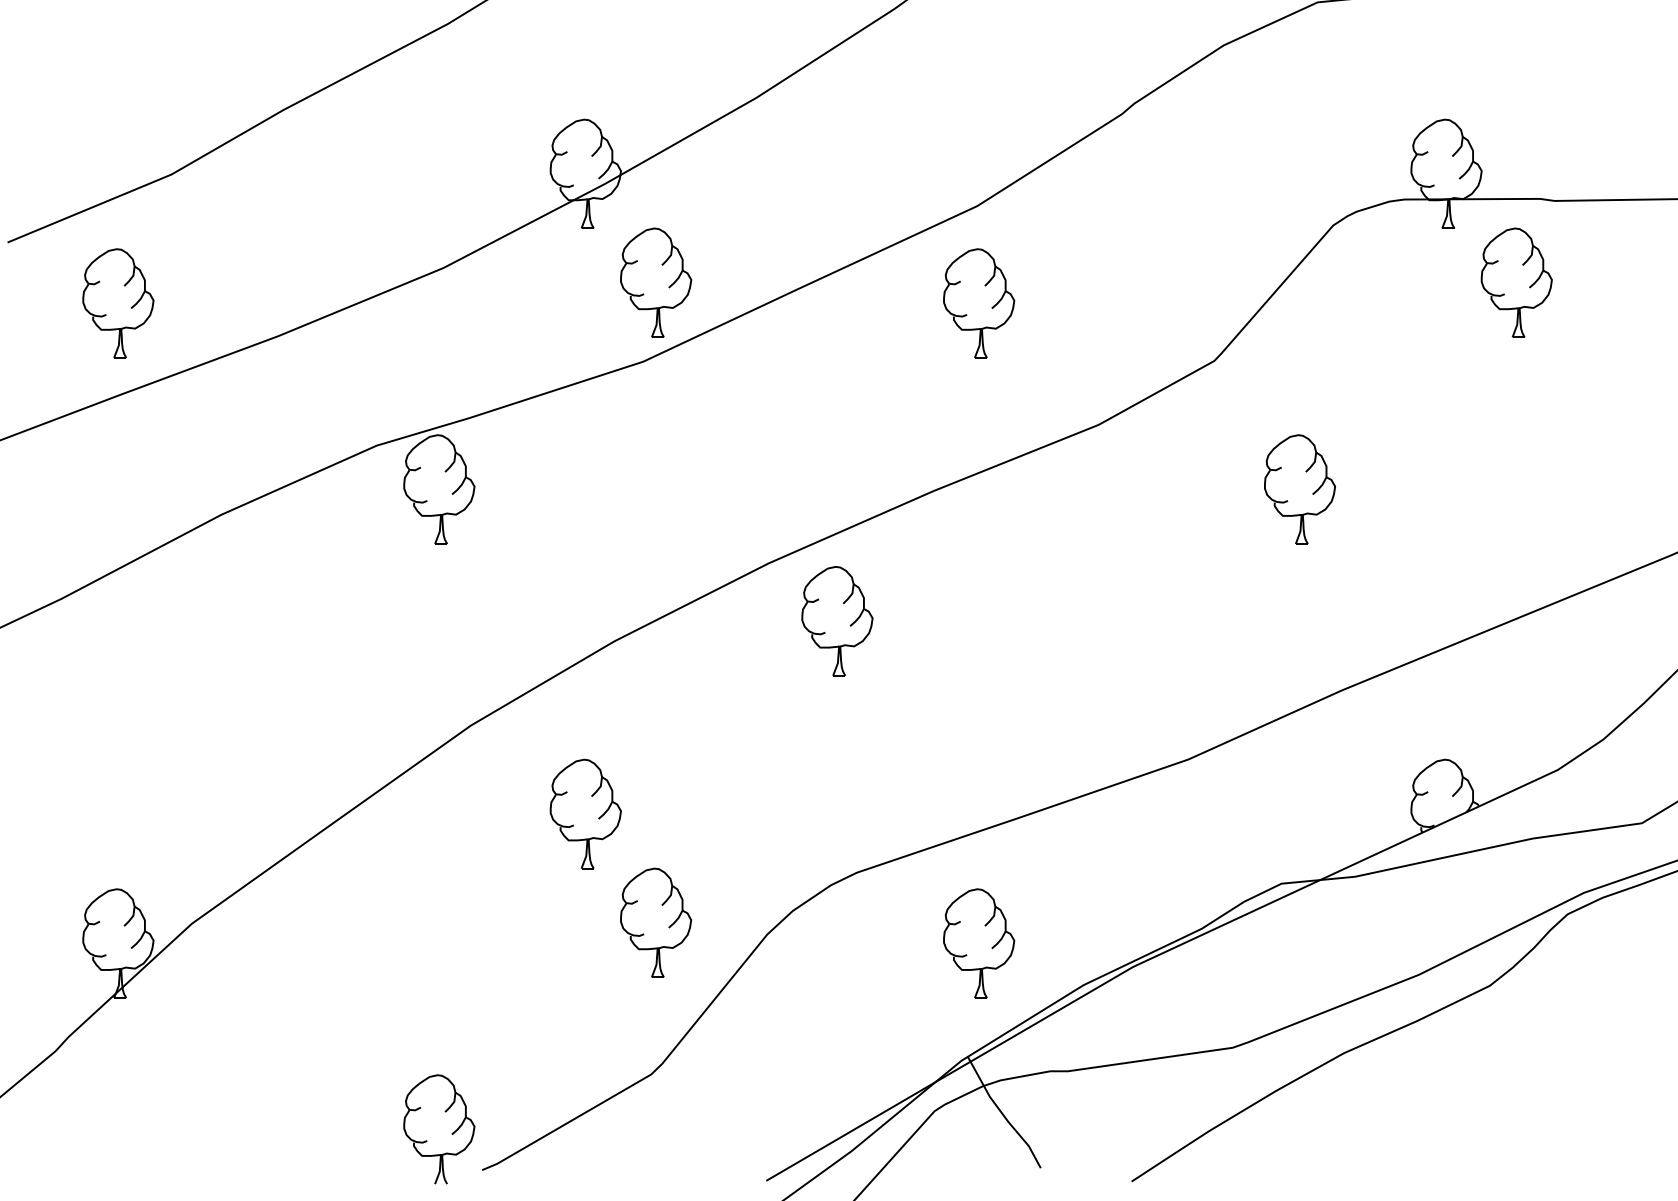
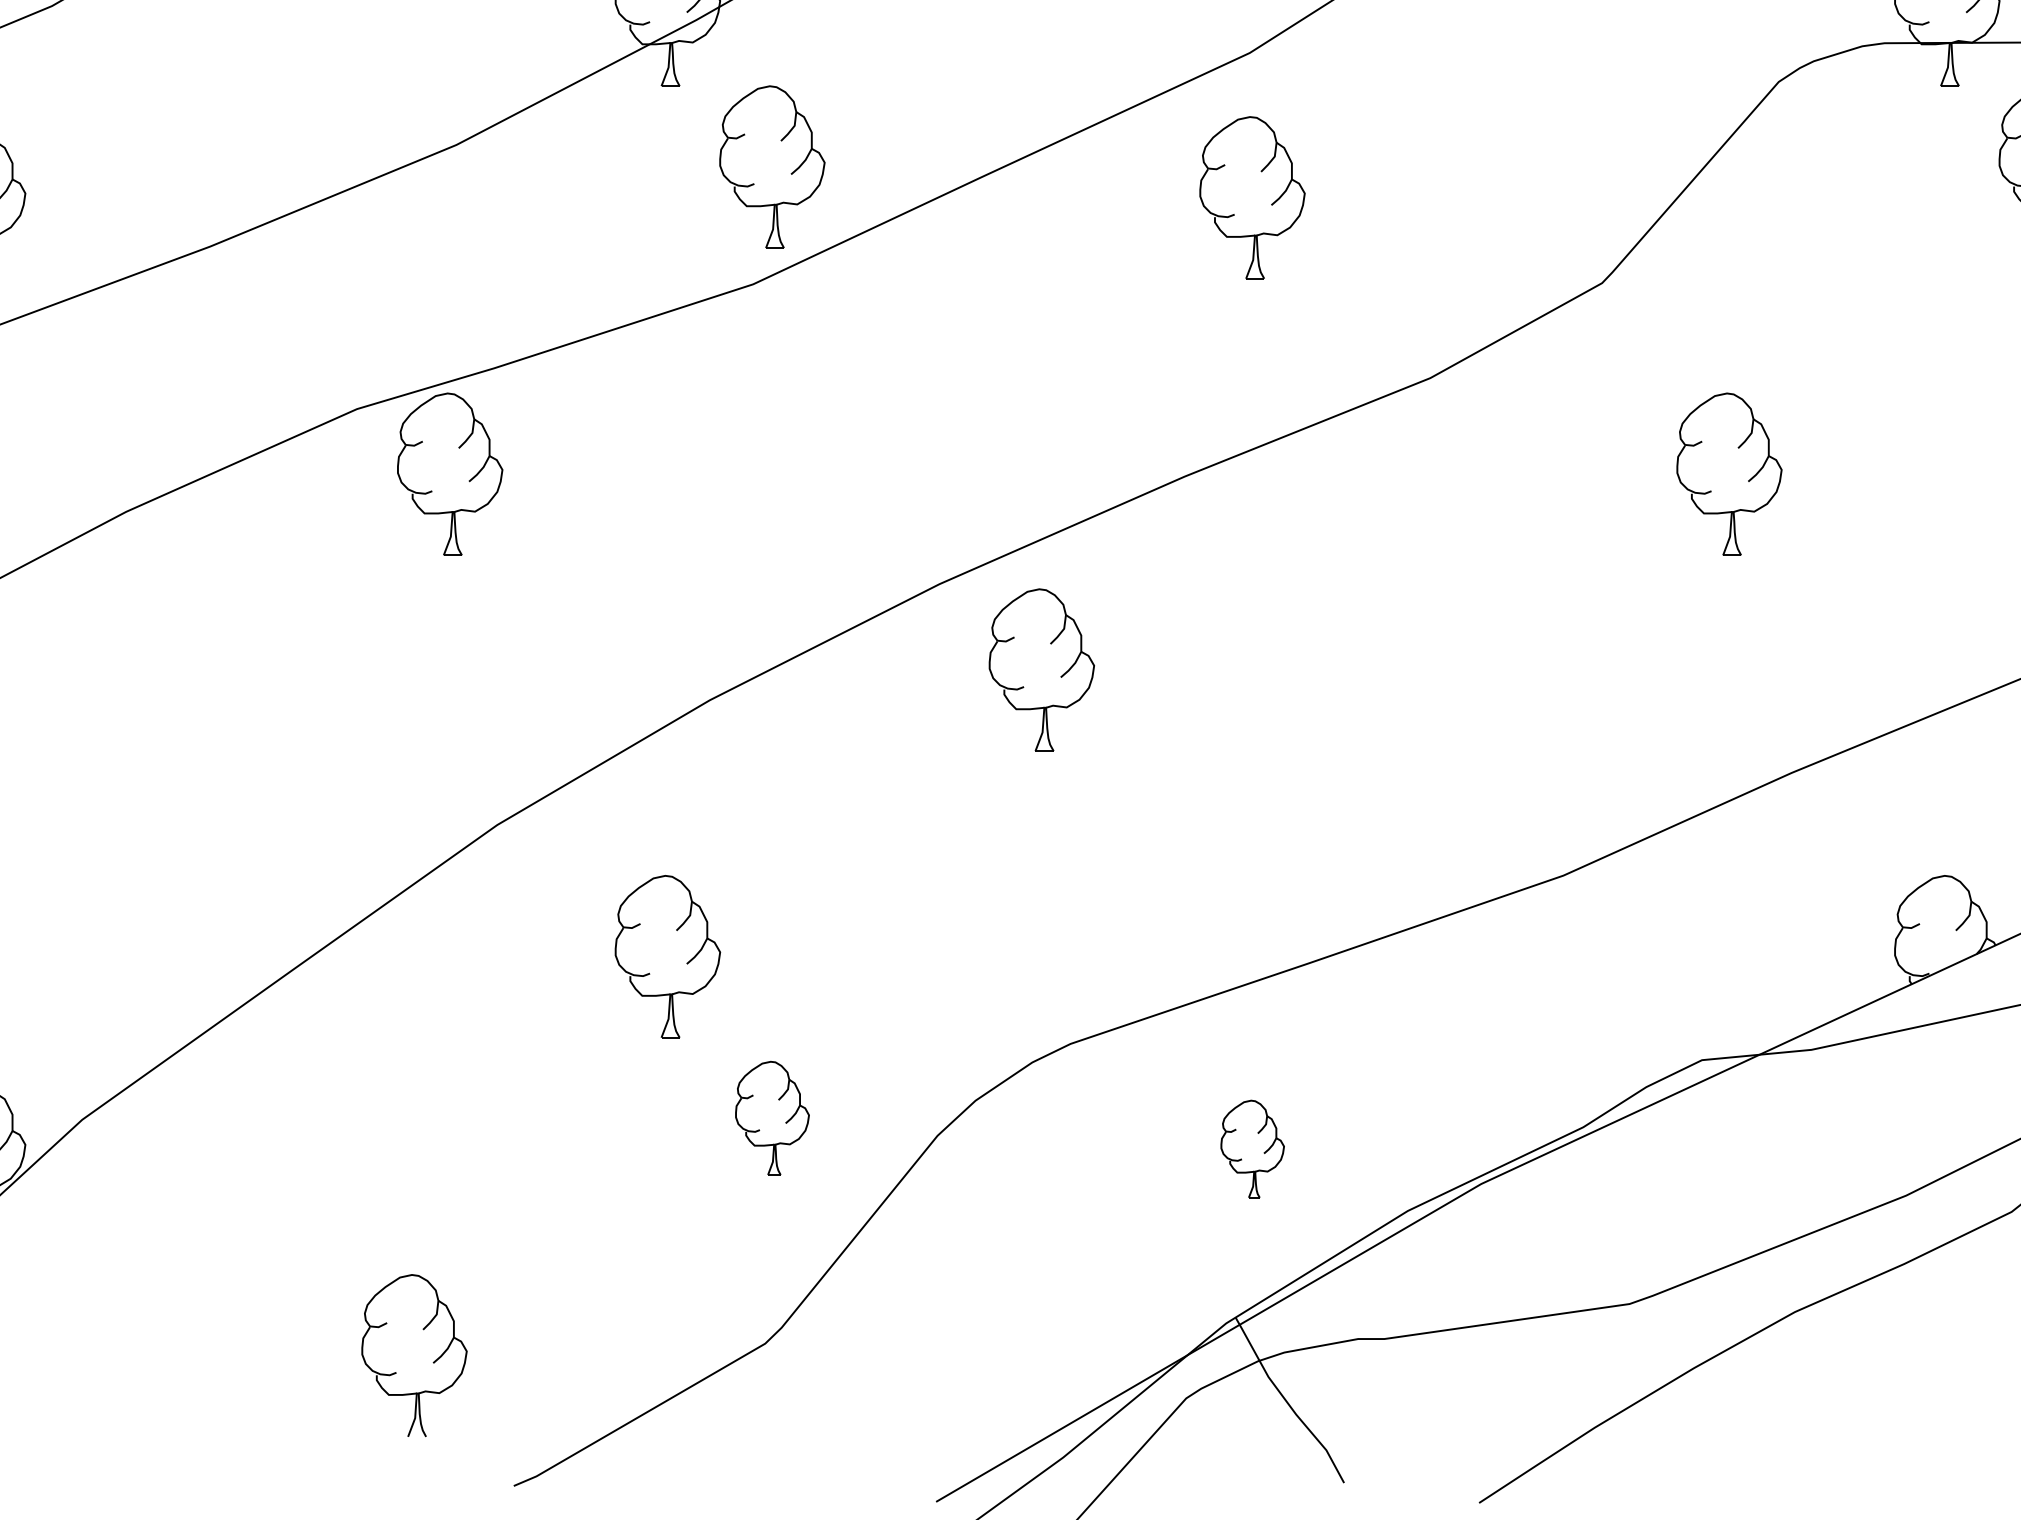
part: (656, 922) -> (772, 1117), size x0.7
part: (979, 943) -> (1253, 1149), size x0.6
part: (439, 1129) -> (414, 1355), moved

